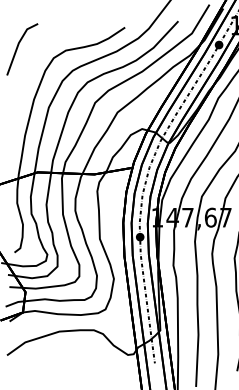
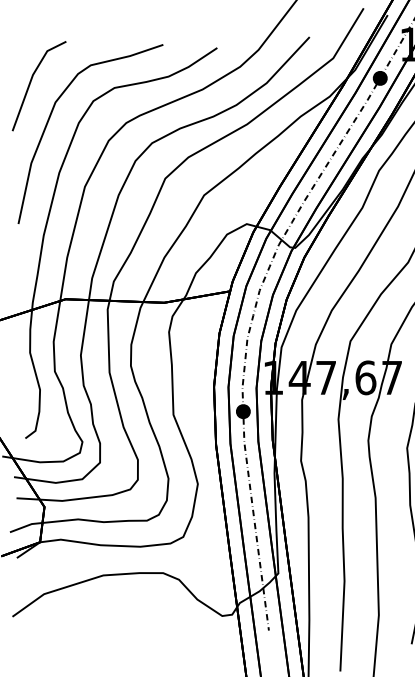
curve: (29, 68) -> (51, 119), added

